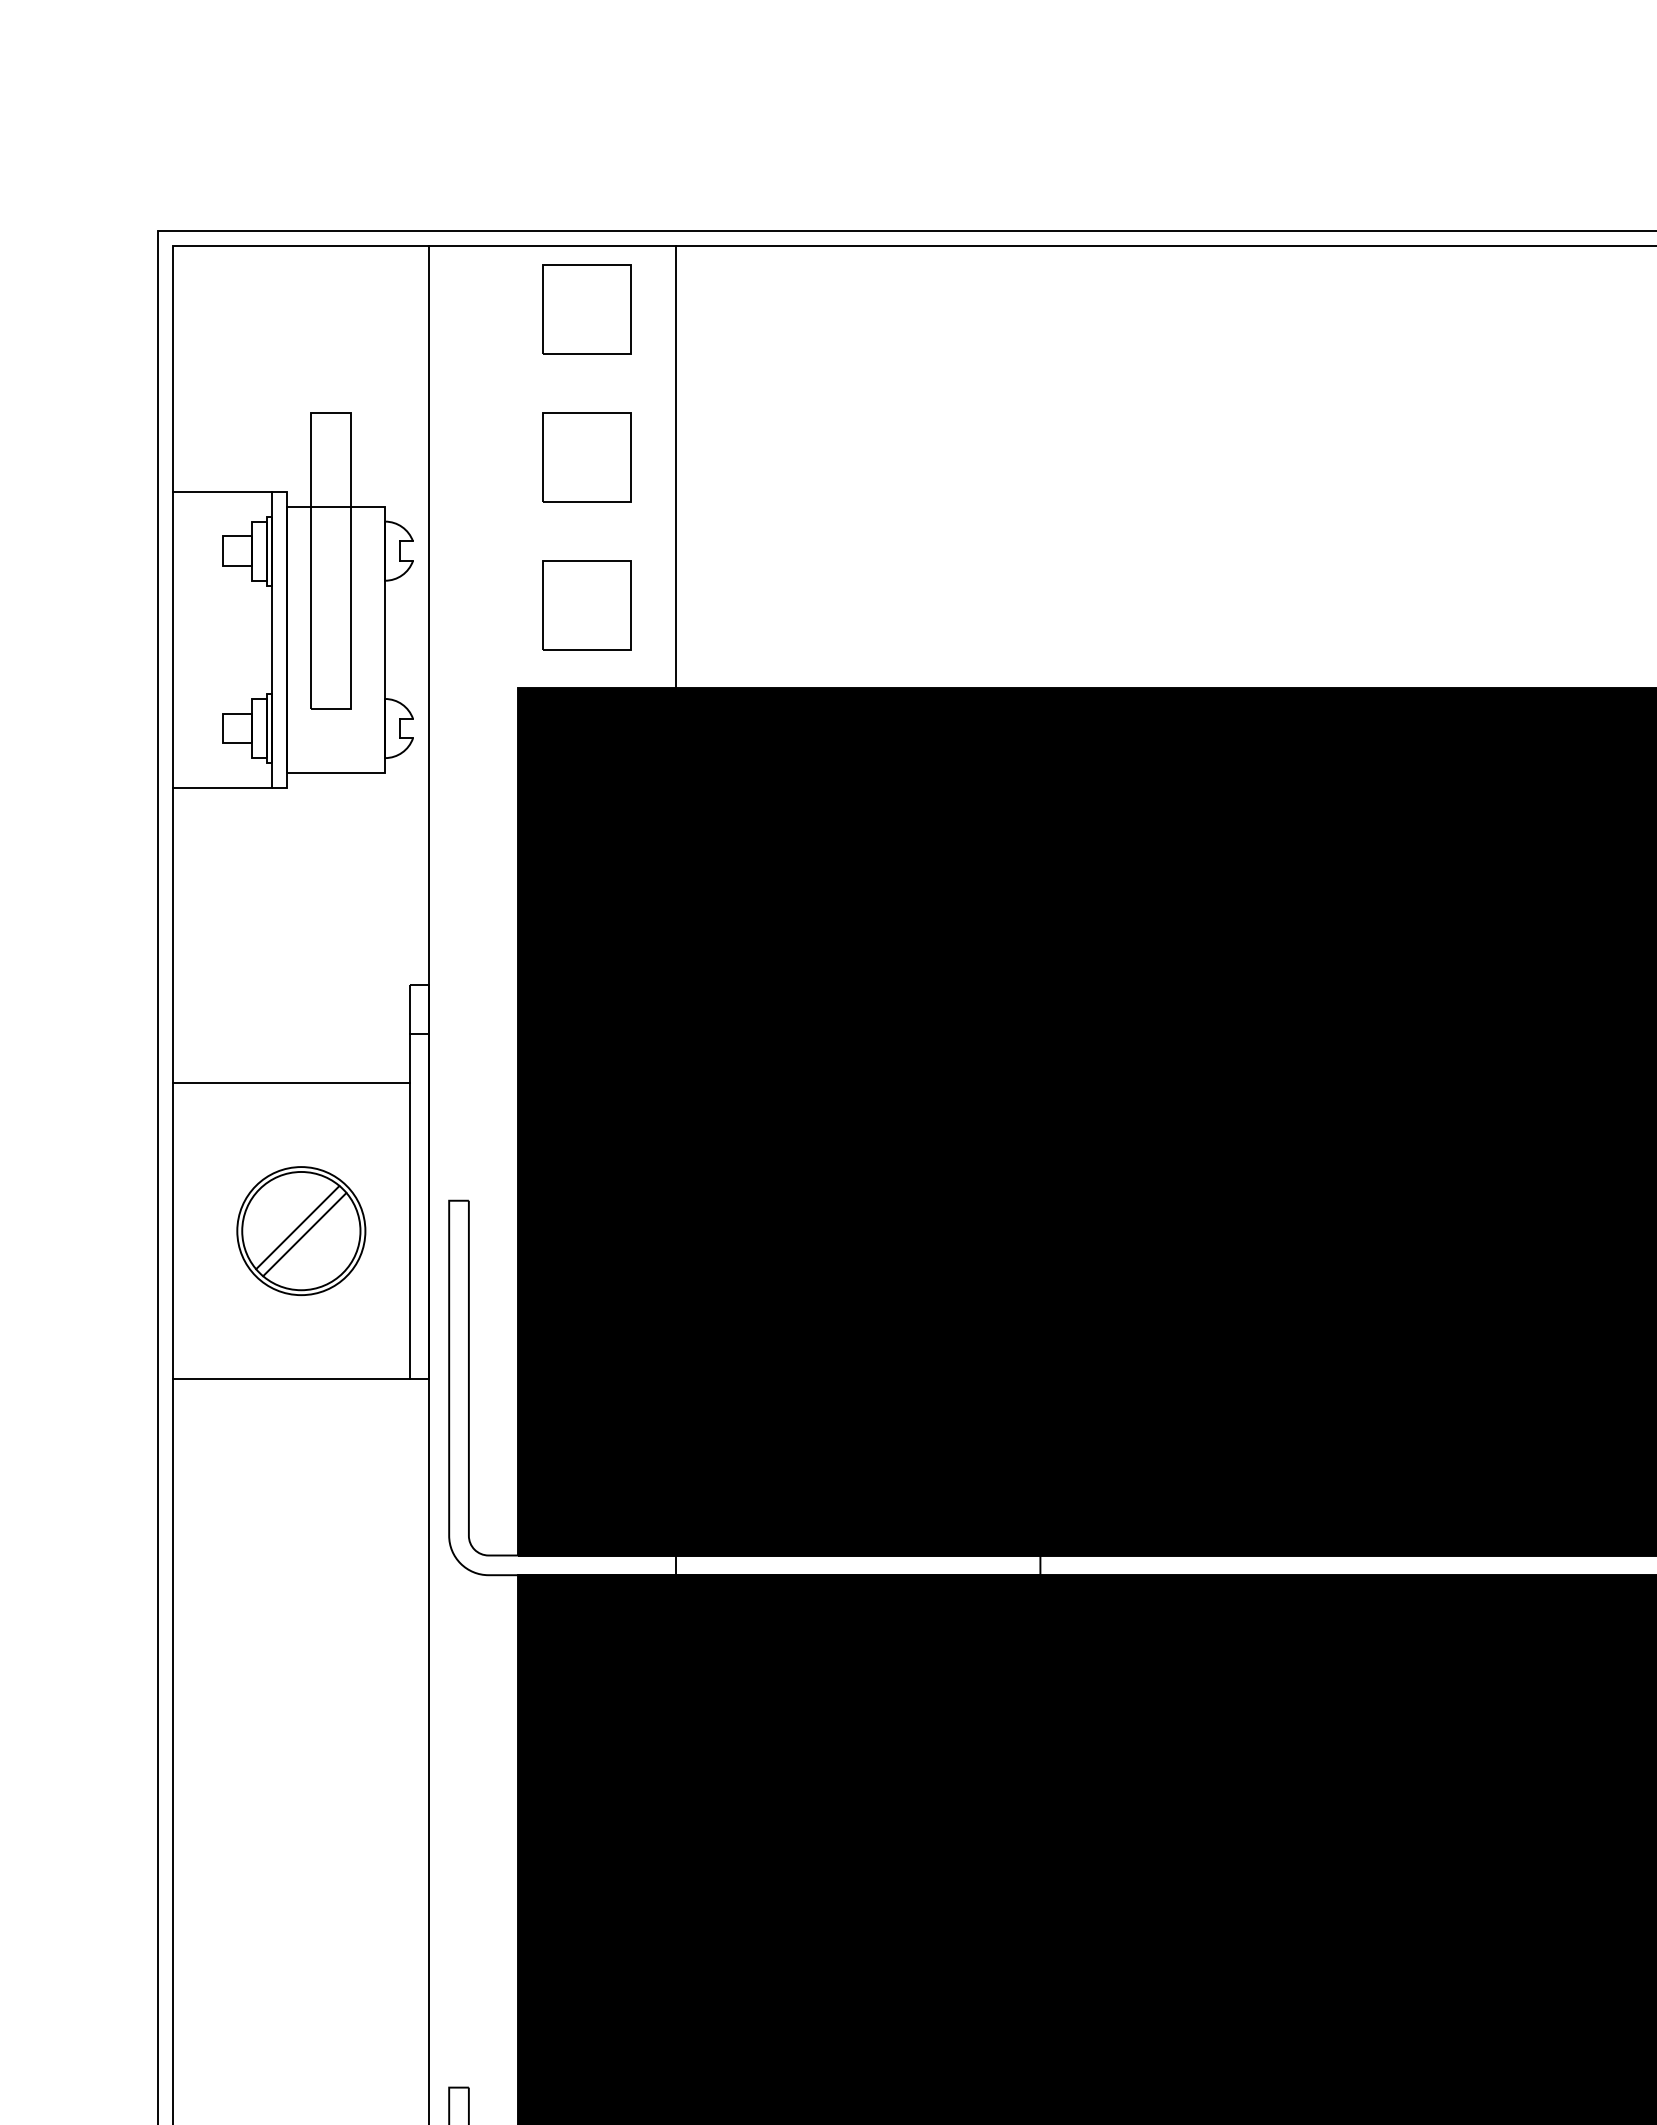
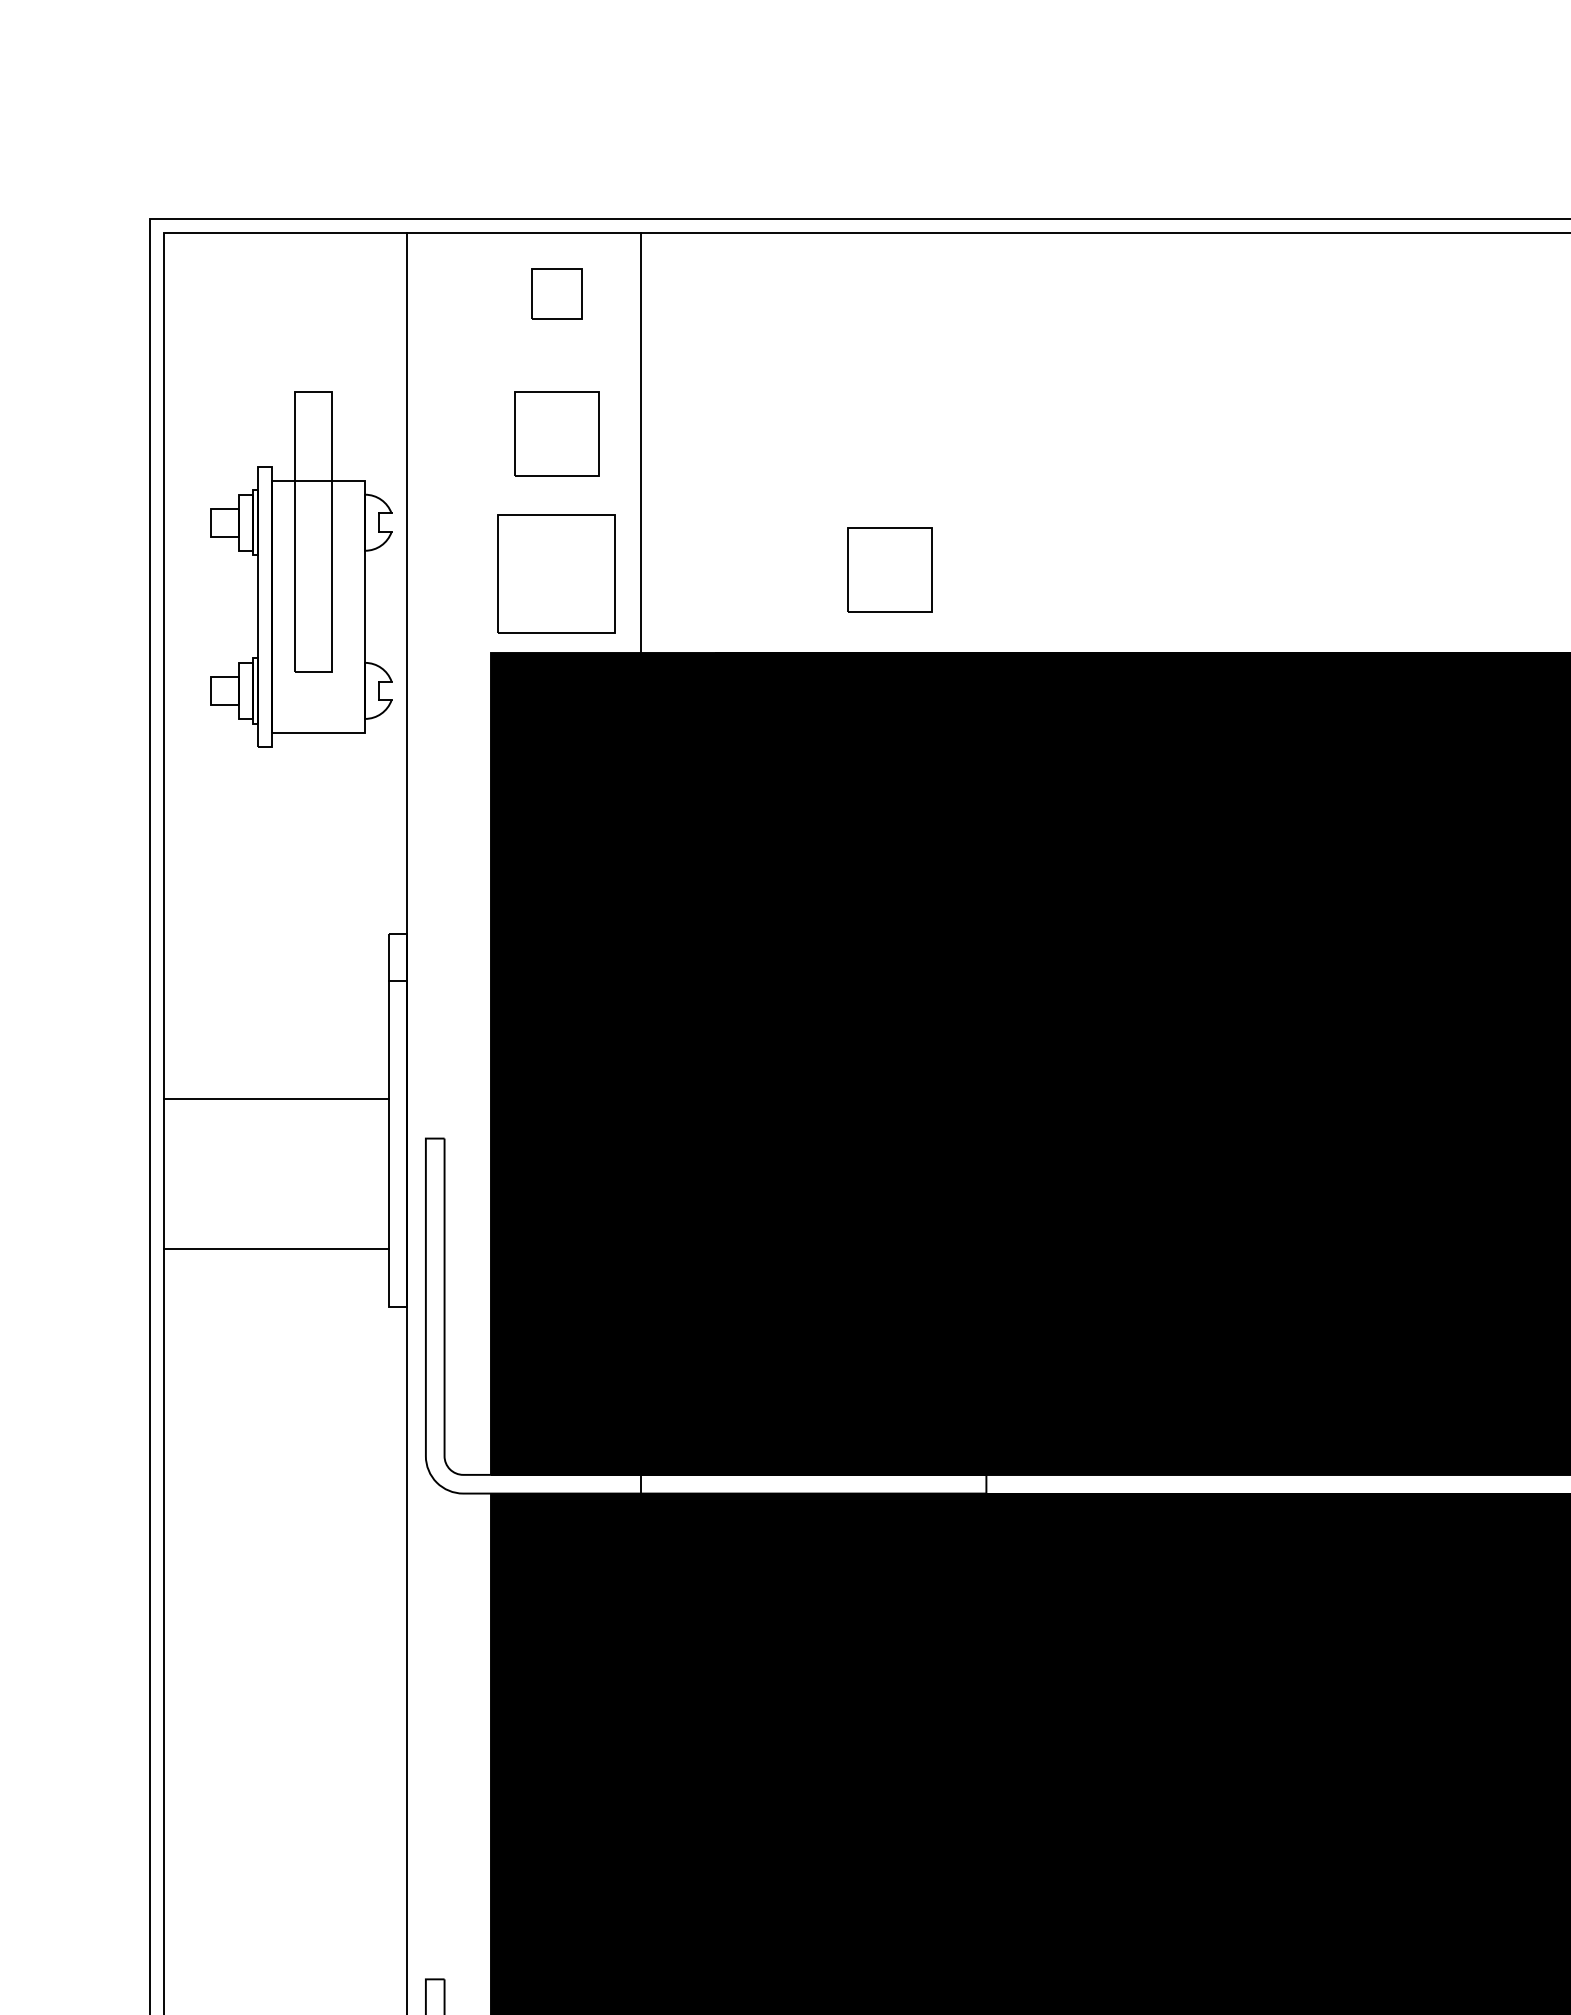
part: (586, 309) -> (556, 293), size x0.6
line: (221, 491) -> (210, 466), removed
part: (938, 600) -> (889, 569), added
part: (586, 604) -> (556, 573), size x1.4
line: (221, 787) -> (210, 746), removed
line: (291, 1083) -> (276, 1099), moved
part: (301, 1230) -> (285, 1166), removed
line: (291, 1378) -> (276, 1249), moved

